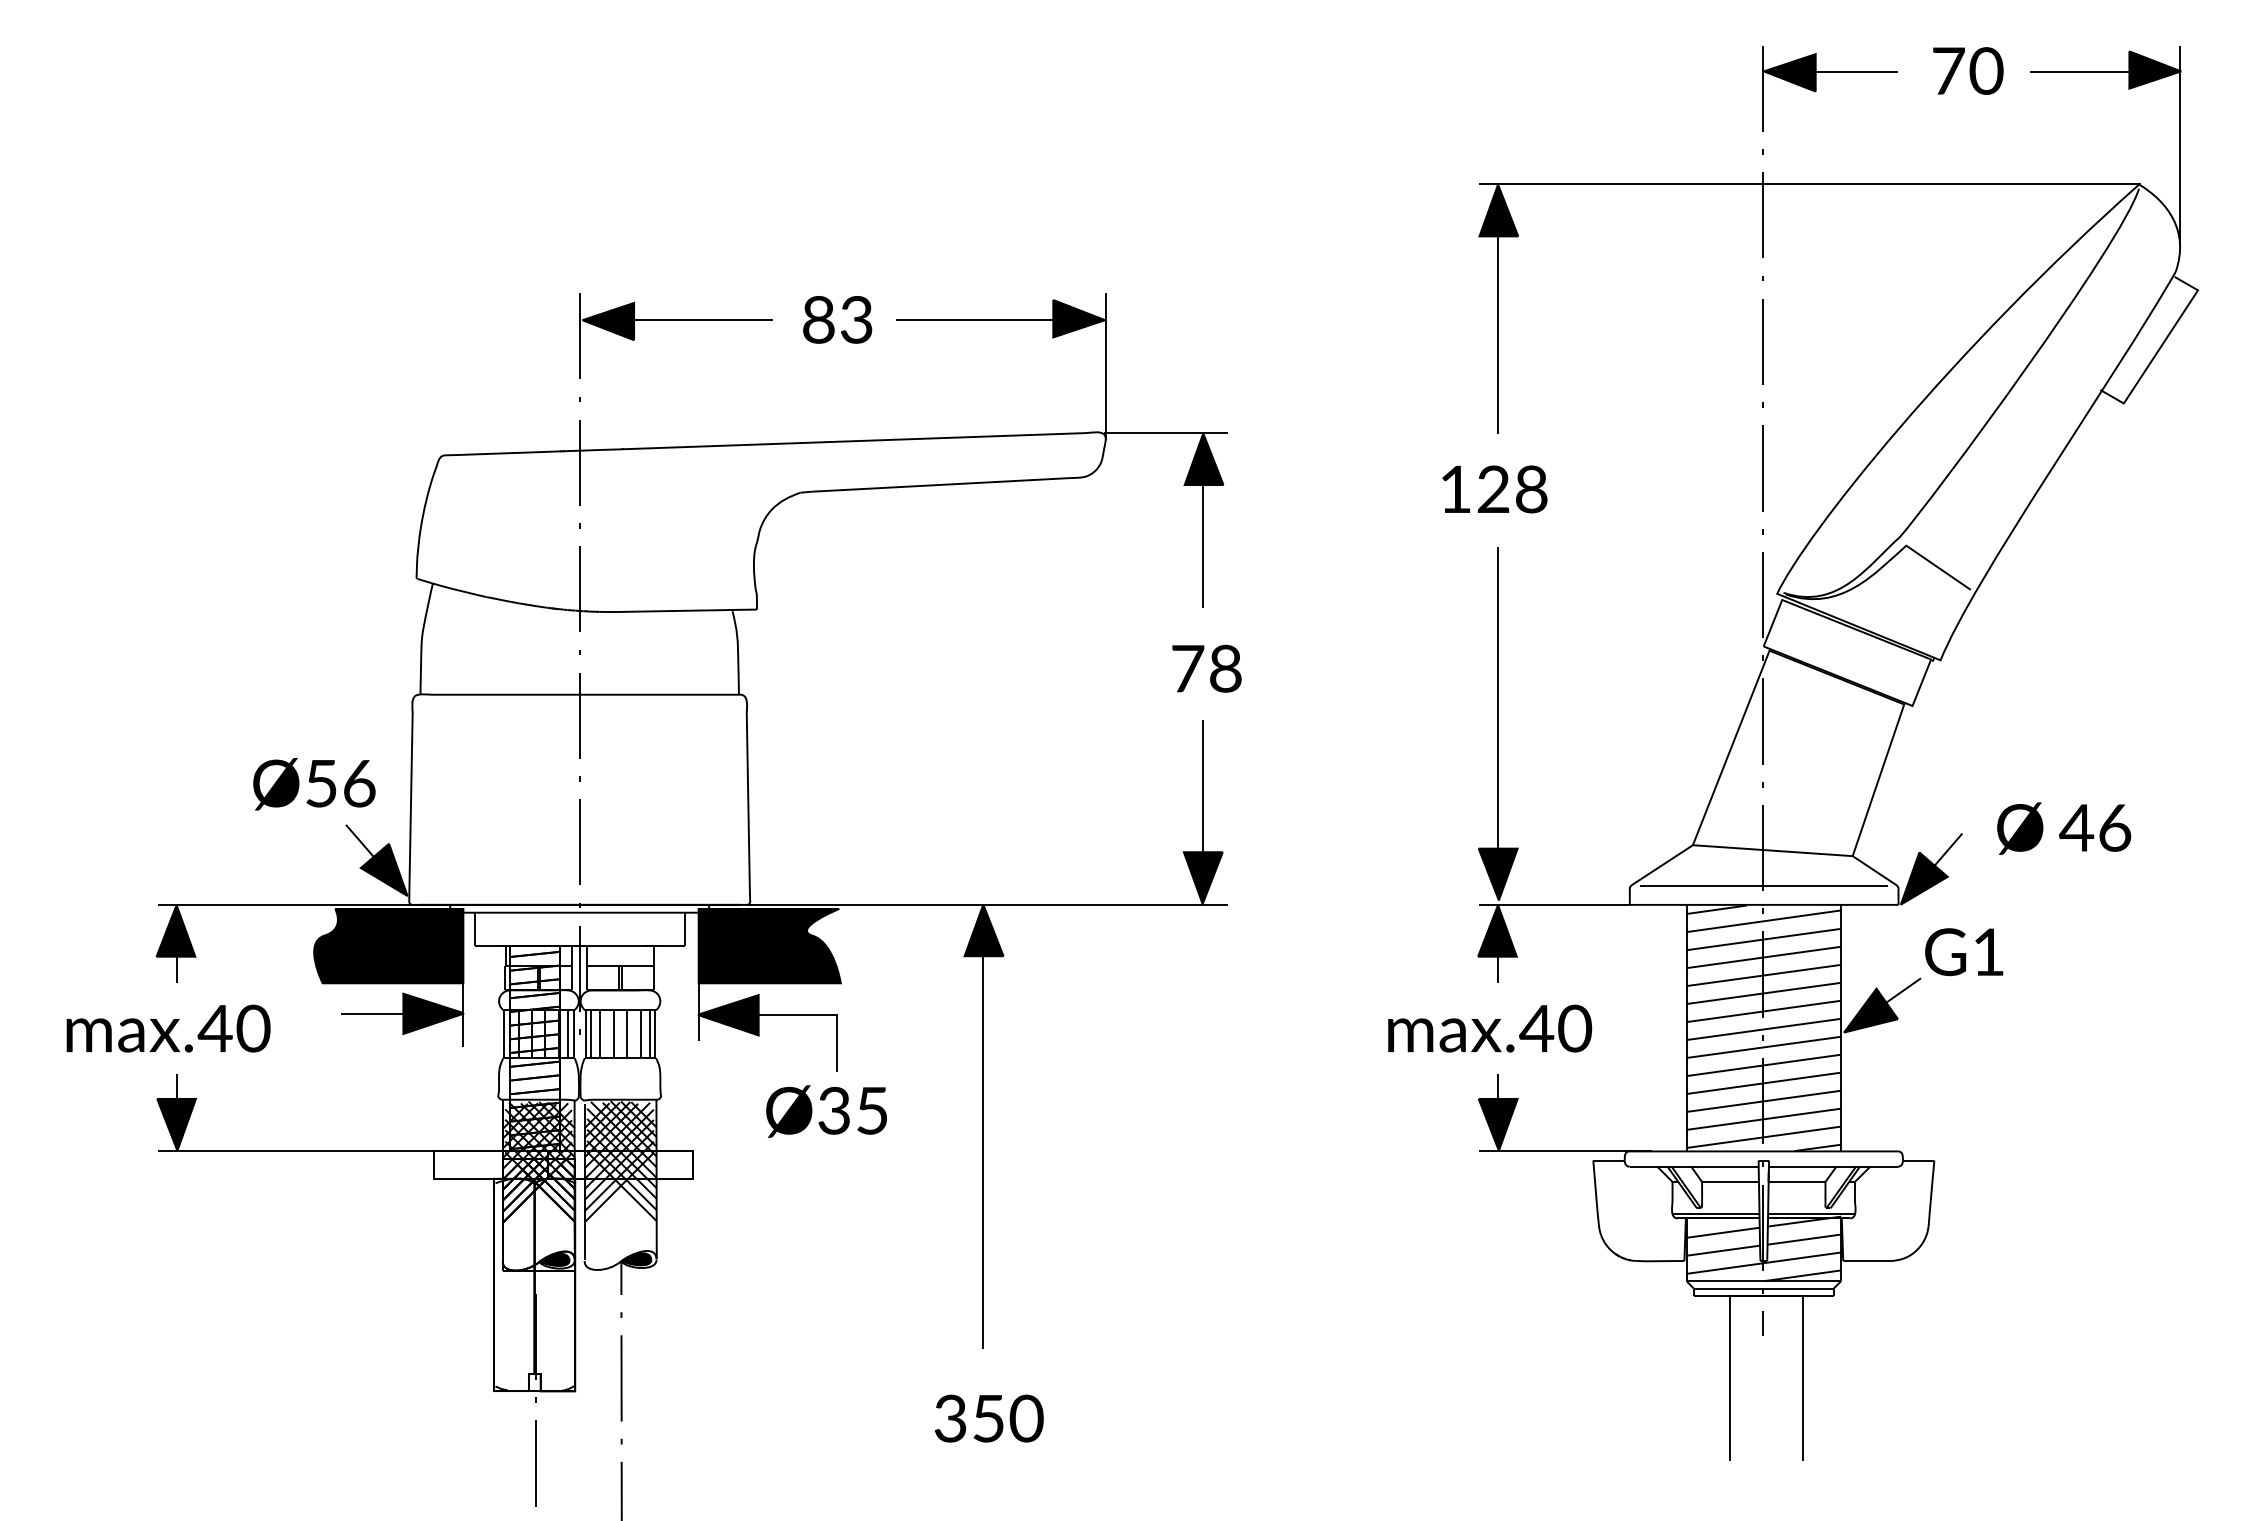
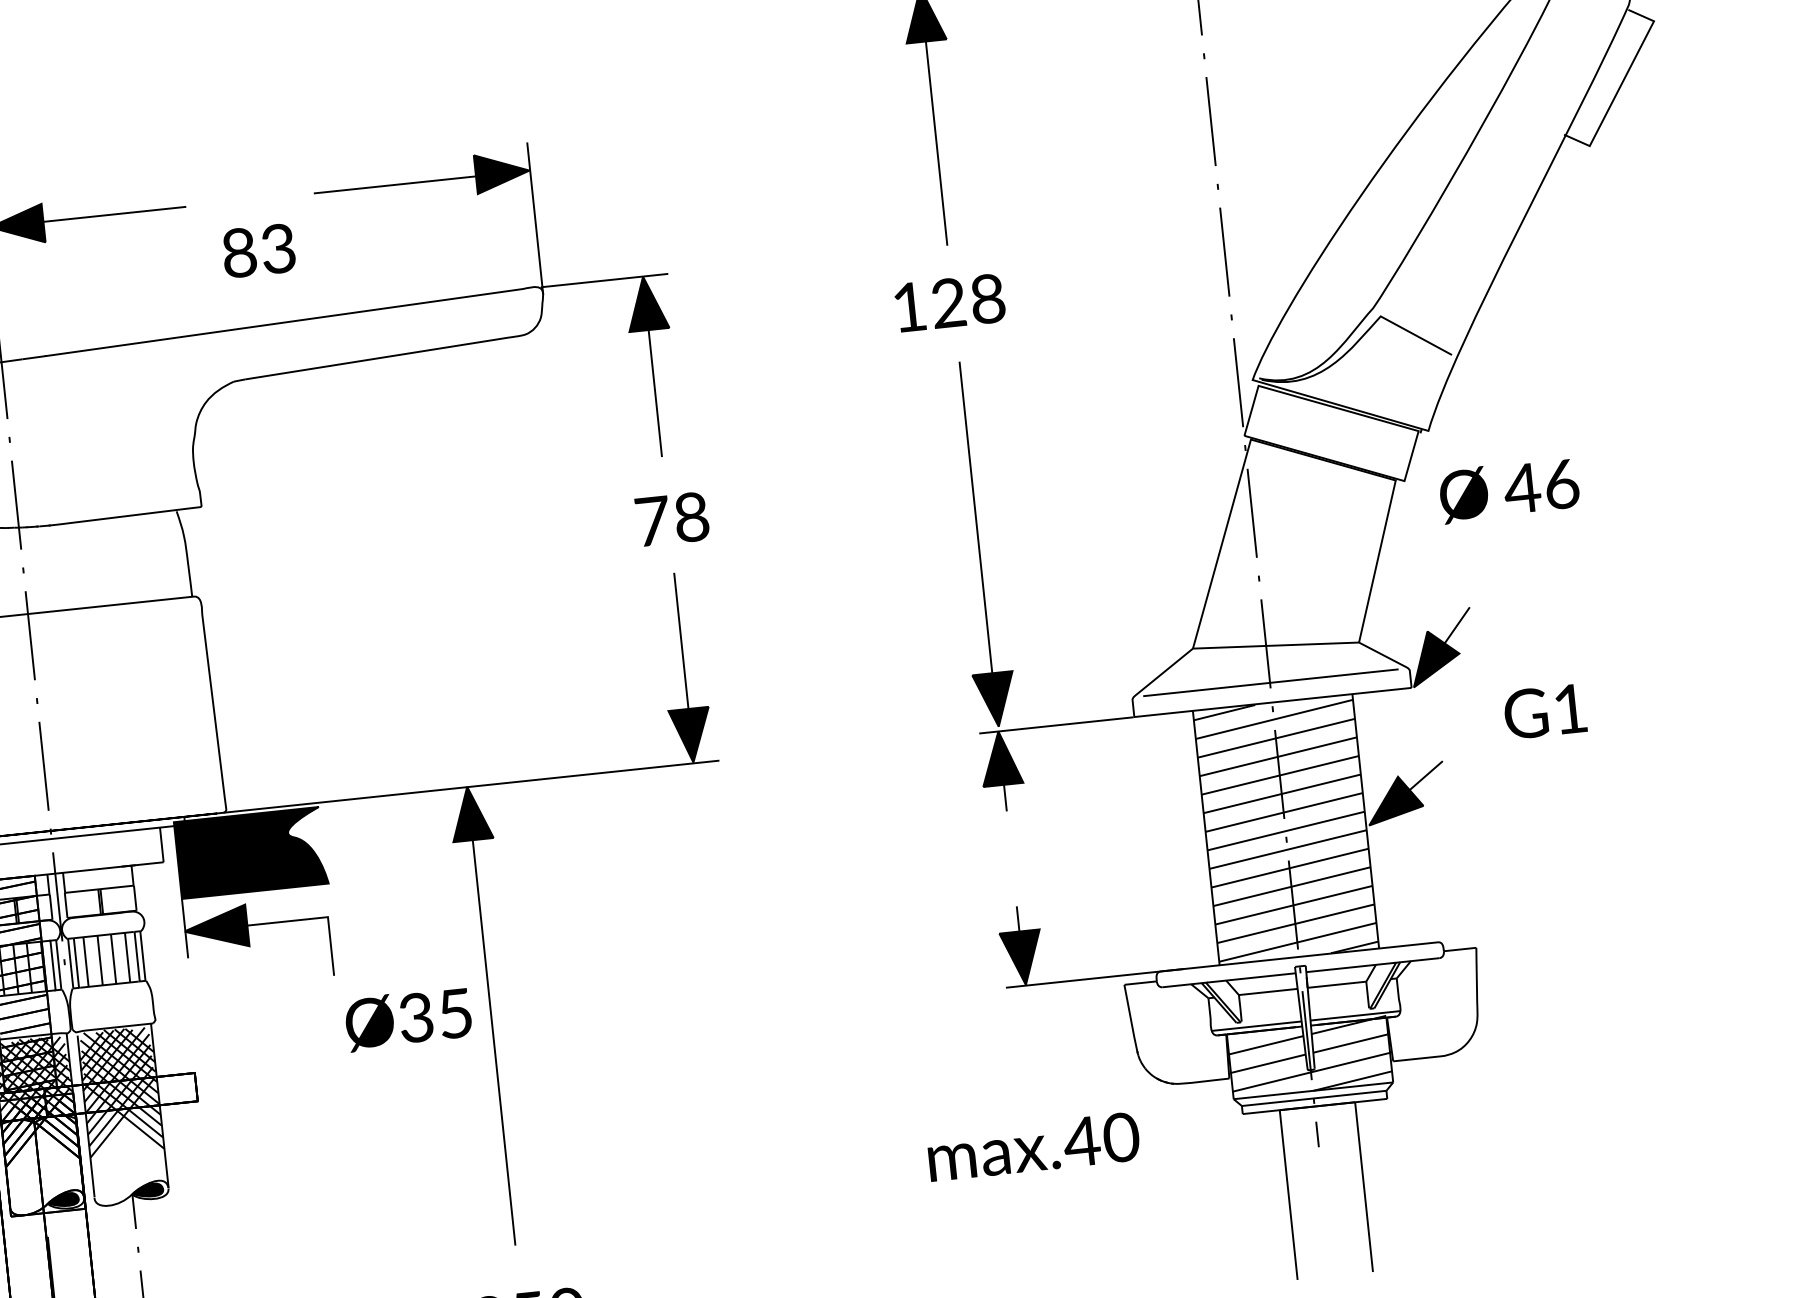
text: (837, 319) -> (258, 250), moved
text: (2064, 828) -> (1509, 490), moved
text: (1964, 952) -> (1545, 712), moved
text: (1490, 1028) -> (1034, 1146), moved
text: (826, 1111) -> (408, 1019), moved

